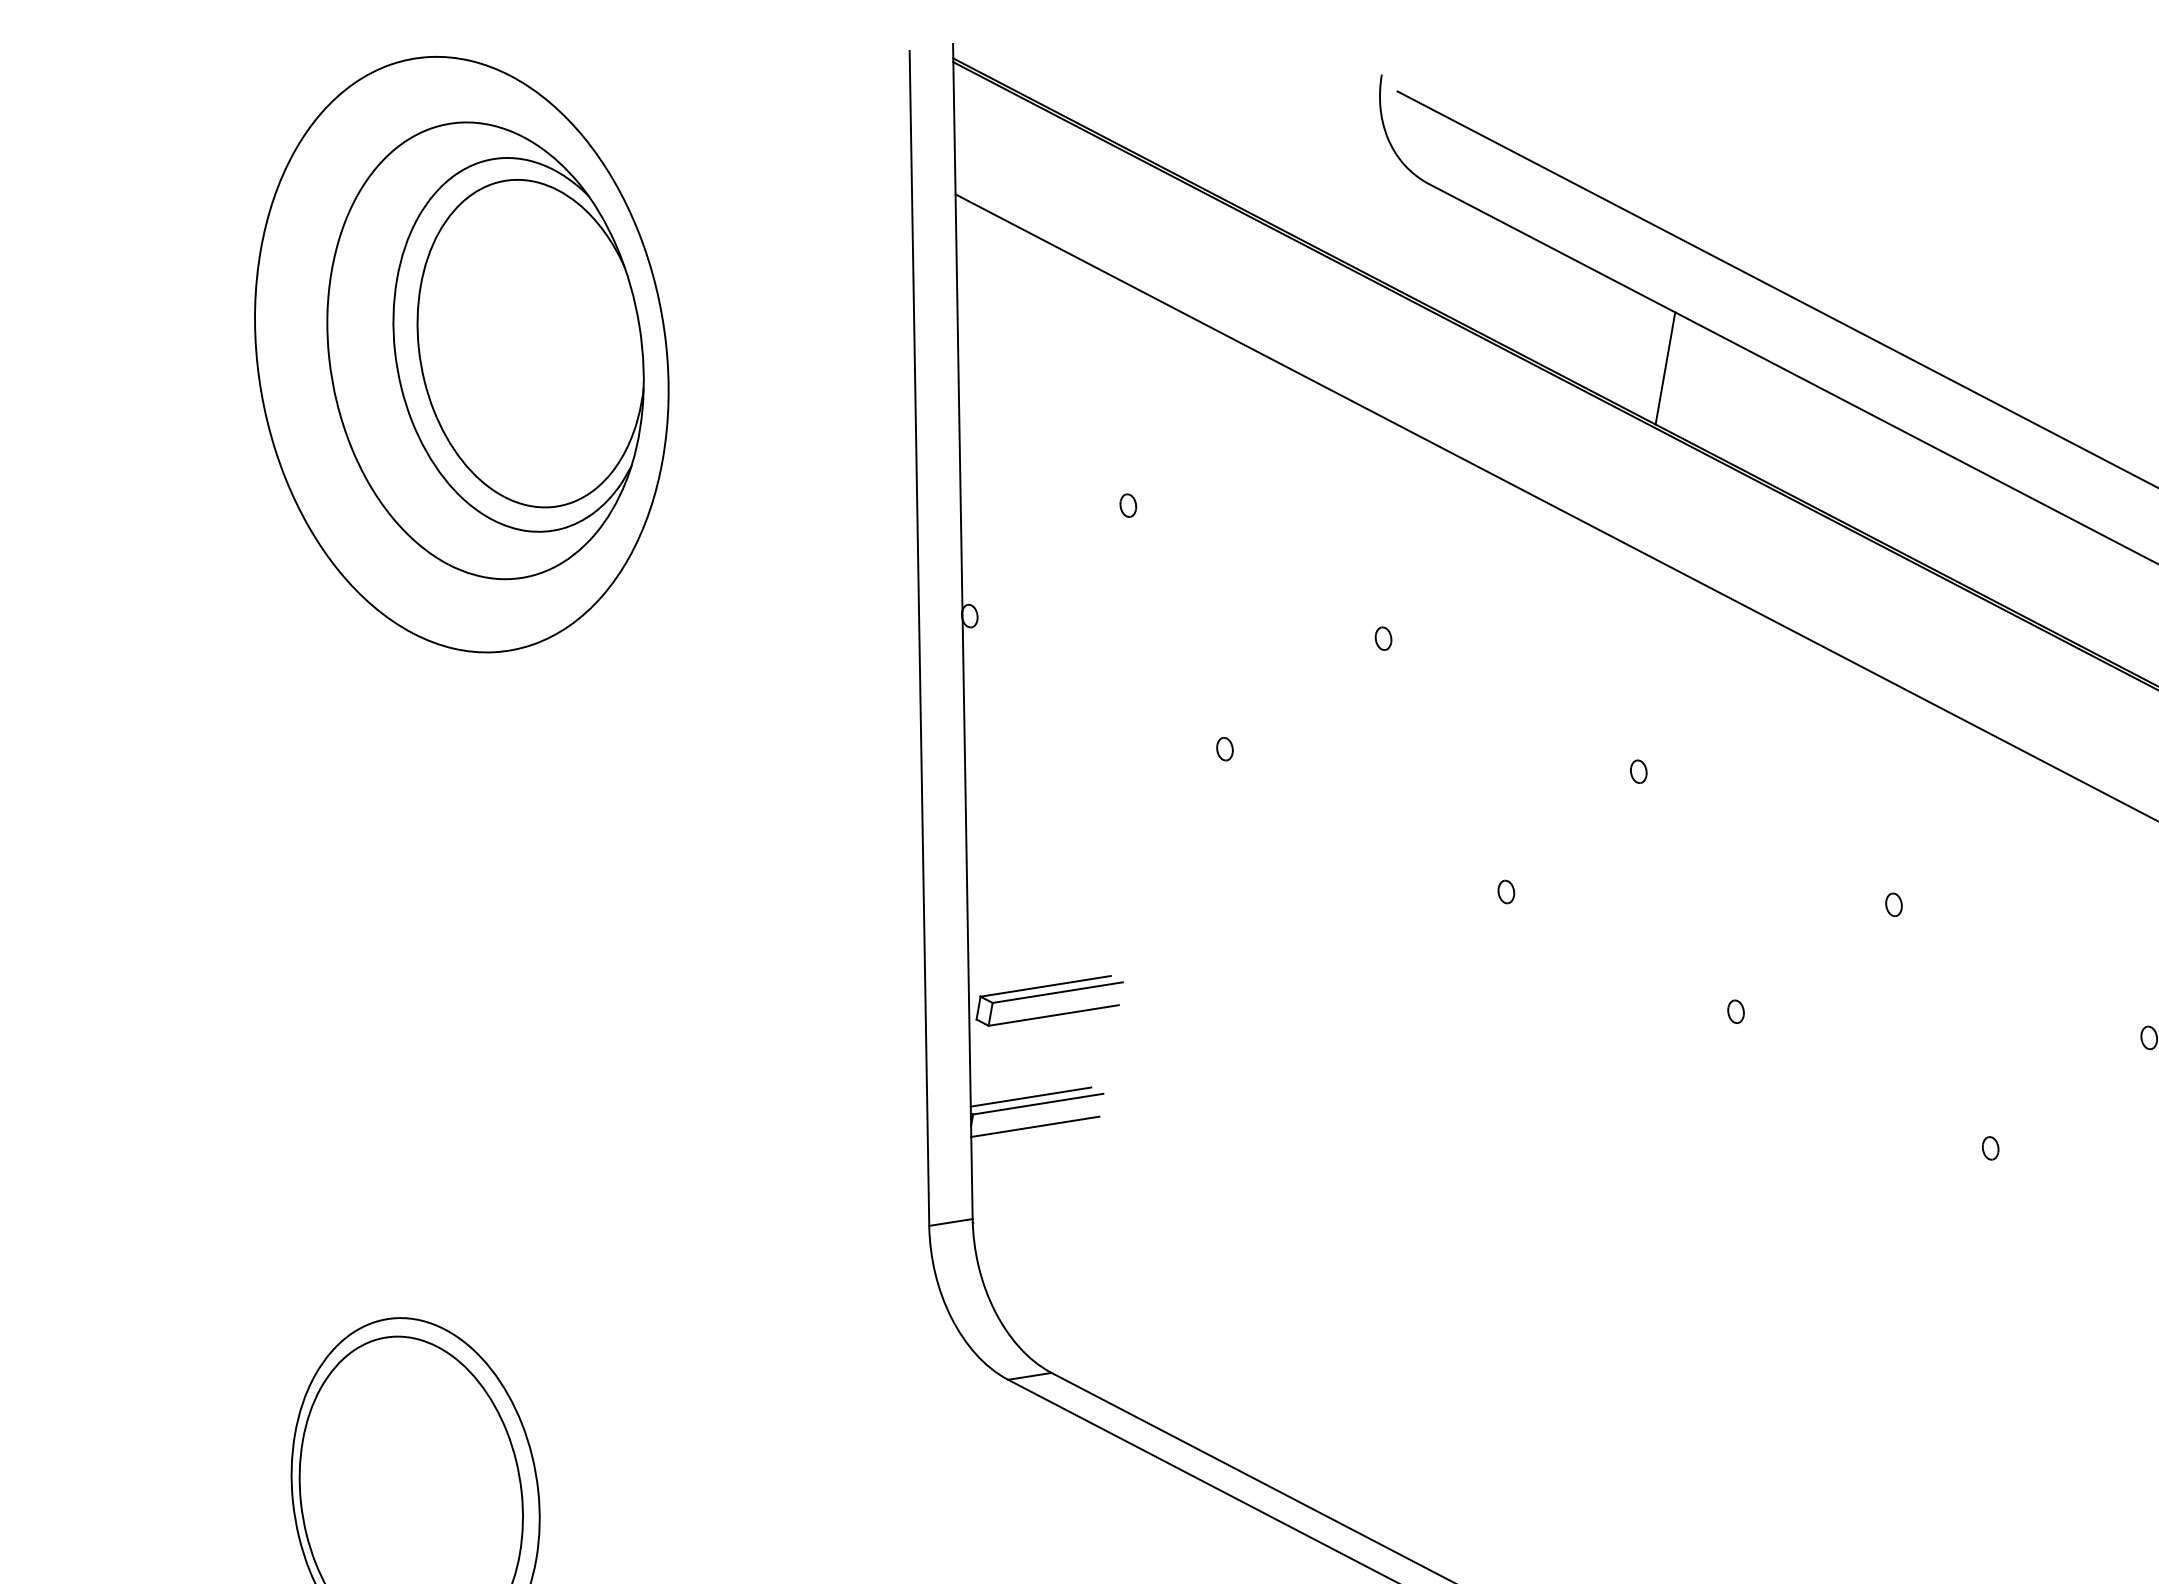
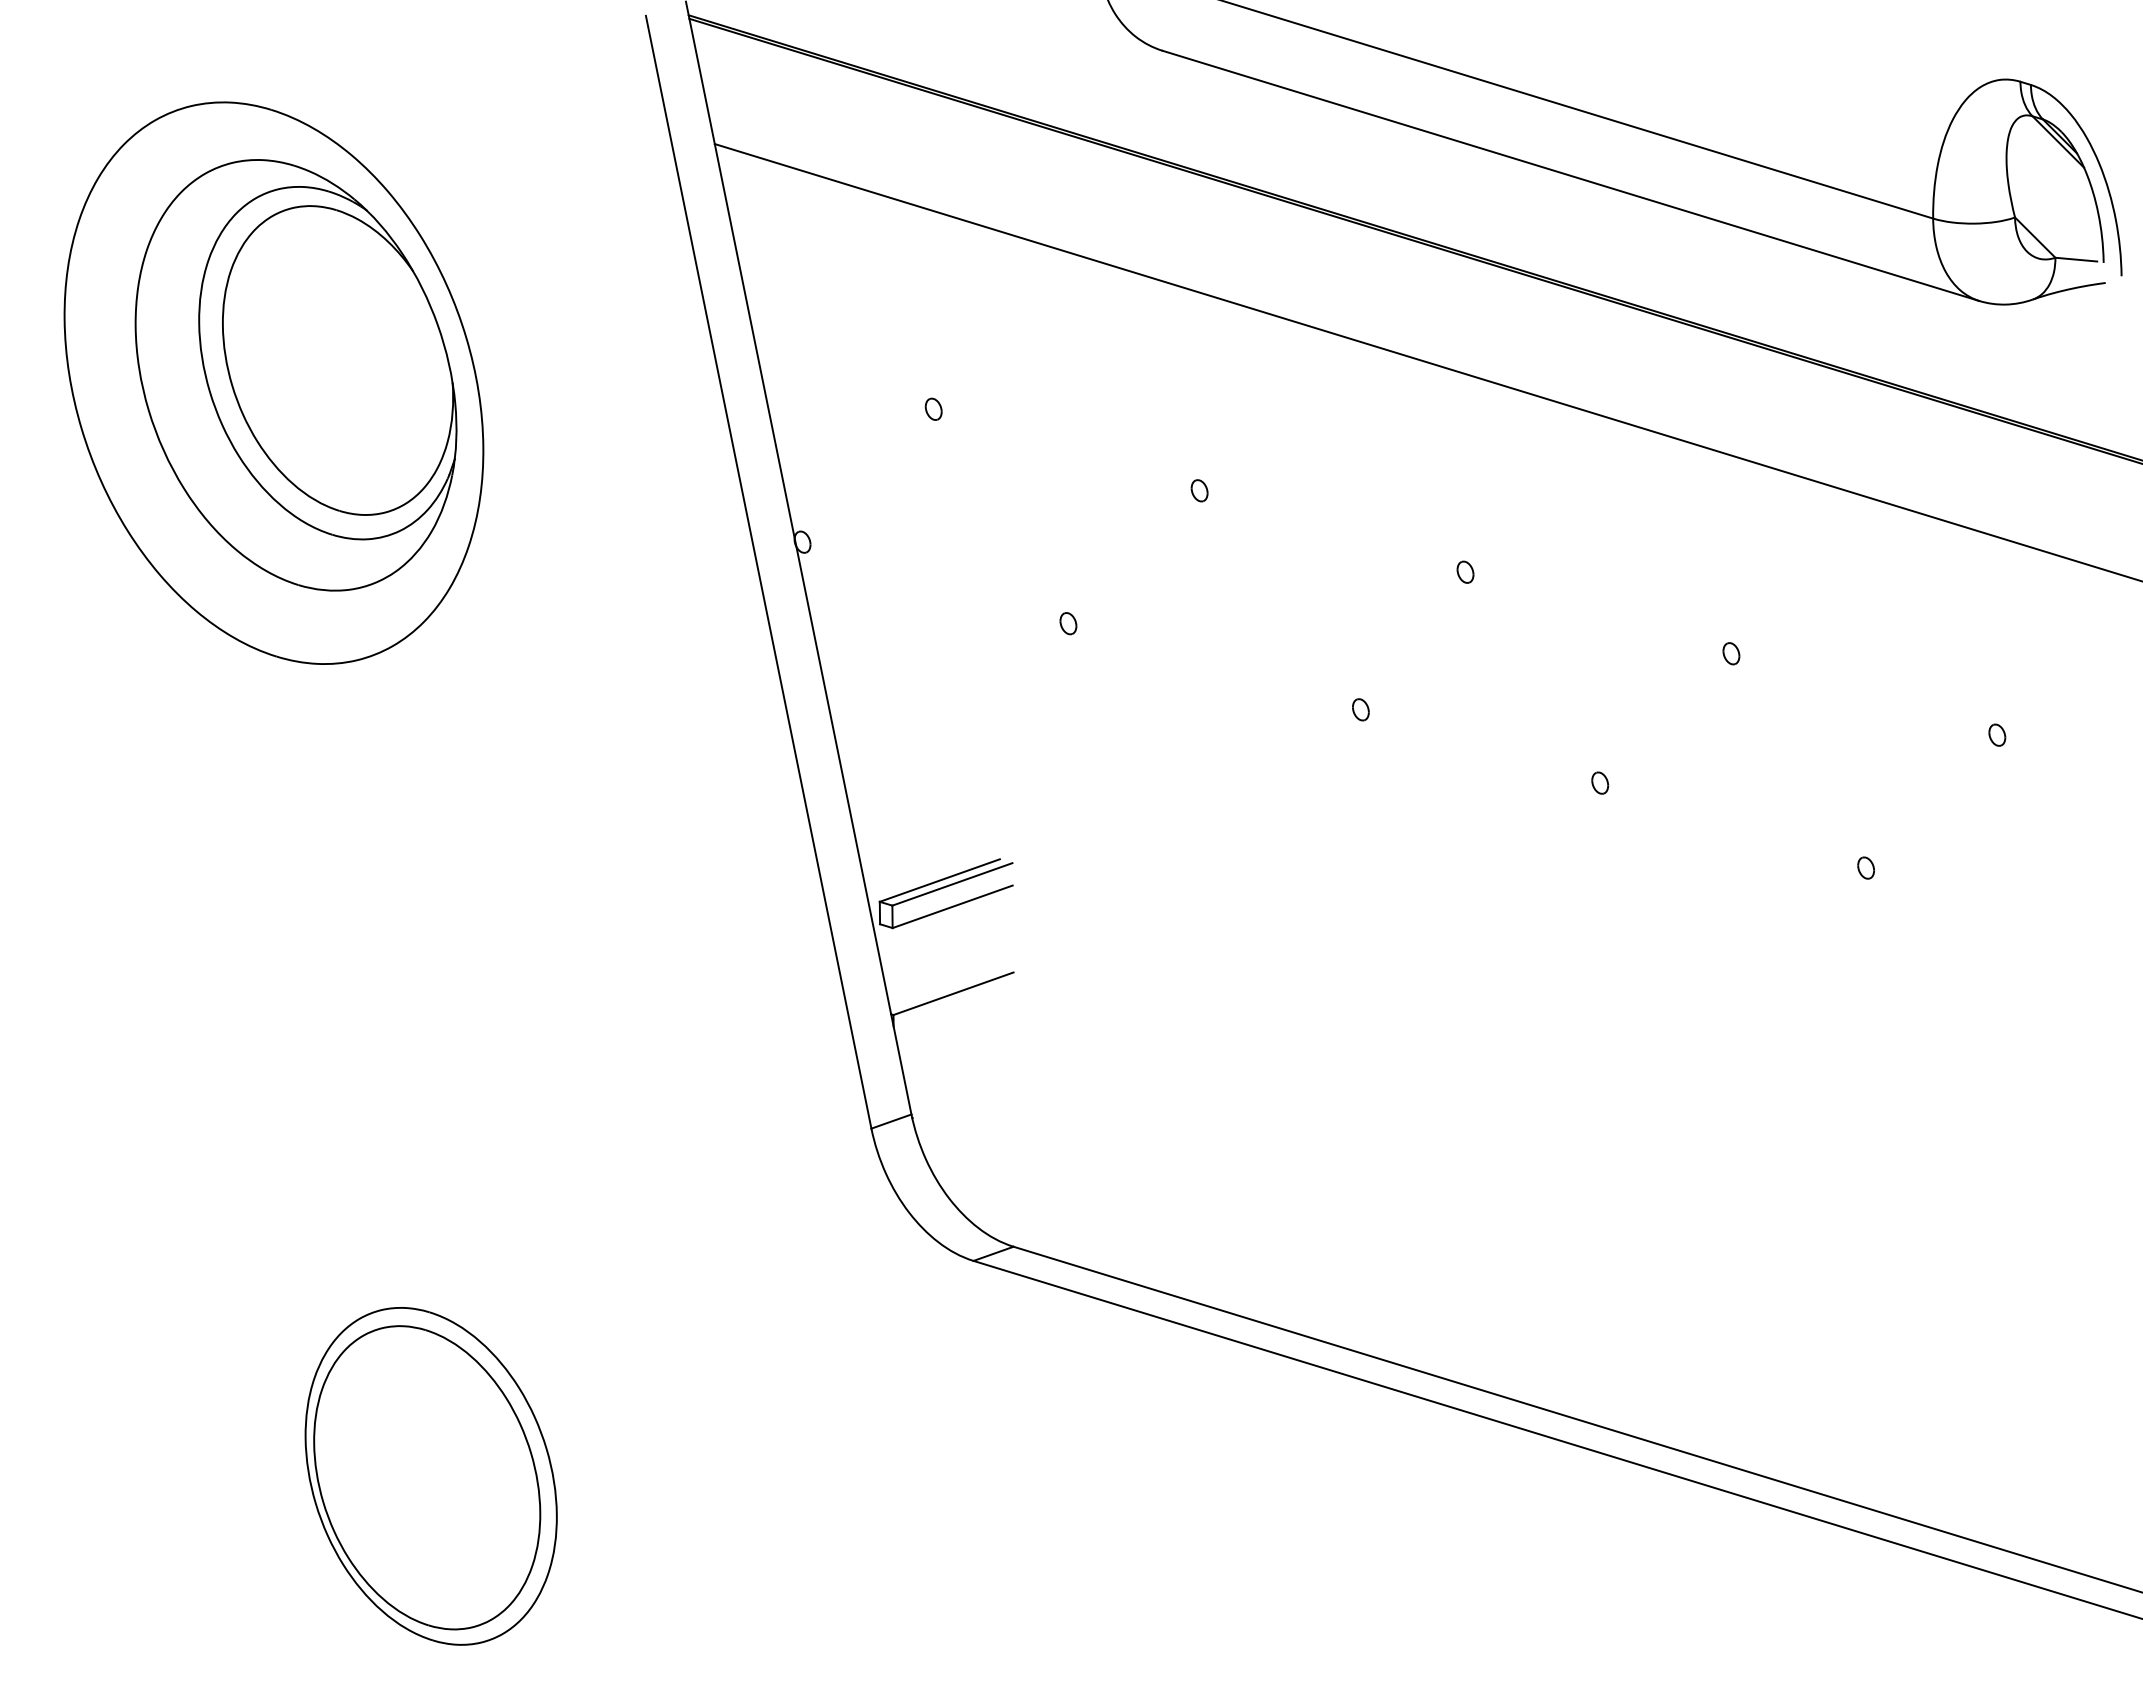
line: (1665, 368) -> (1419, 184), removed
line: (1031, 1097) -> (945, 988), removed
line: (1035, 1126) -> (954, 1015), removed

